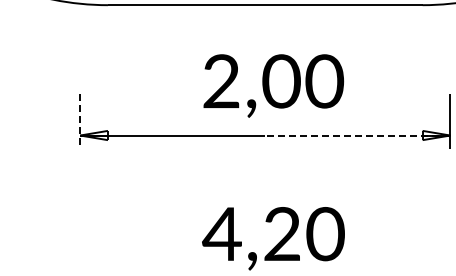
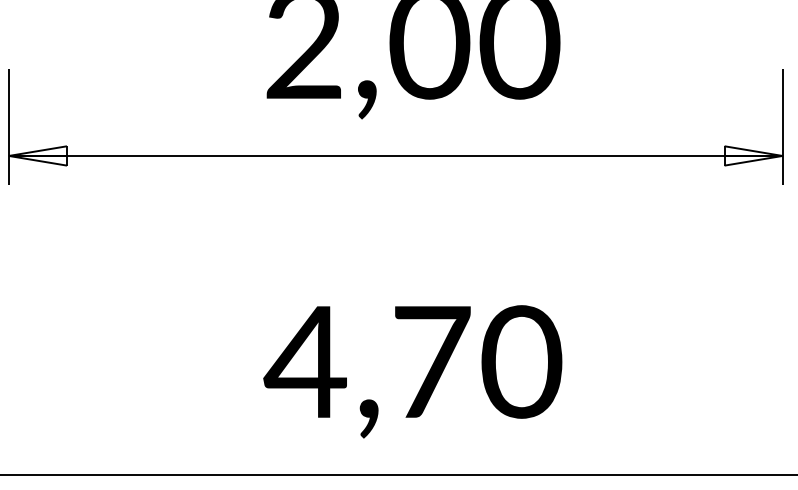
line: (80, 121) -> (9, 126), dashed -> solid
line: (357, 135) -> (588, 155), dashed -> solid
text: (282, 233) -> (431, 360), 4,20 -> 4,70

